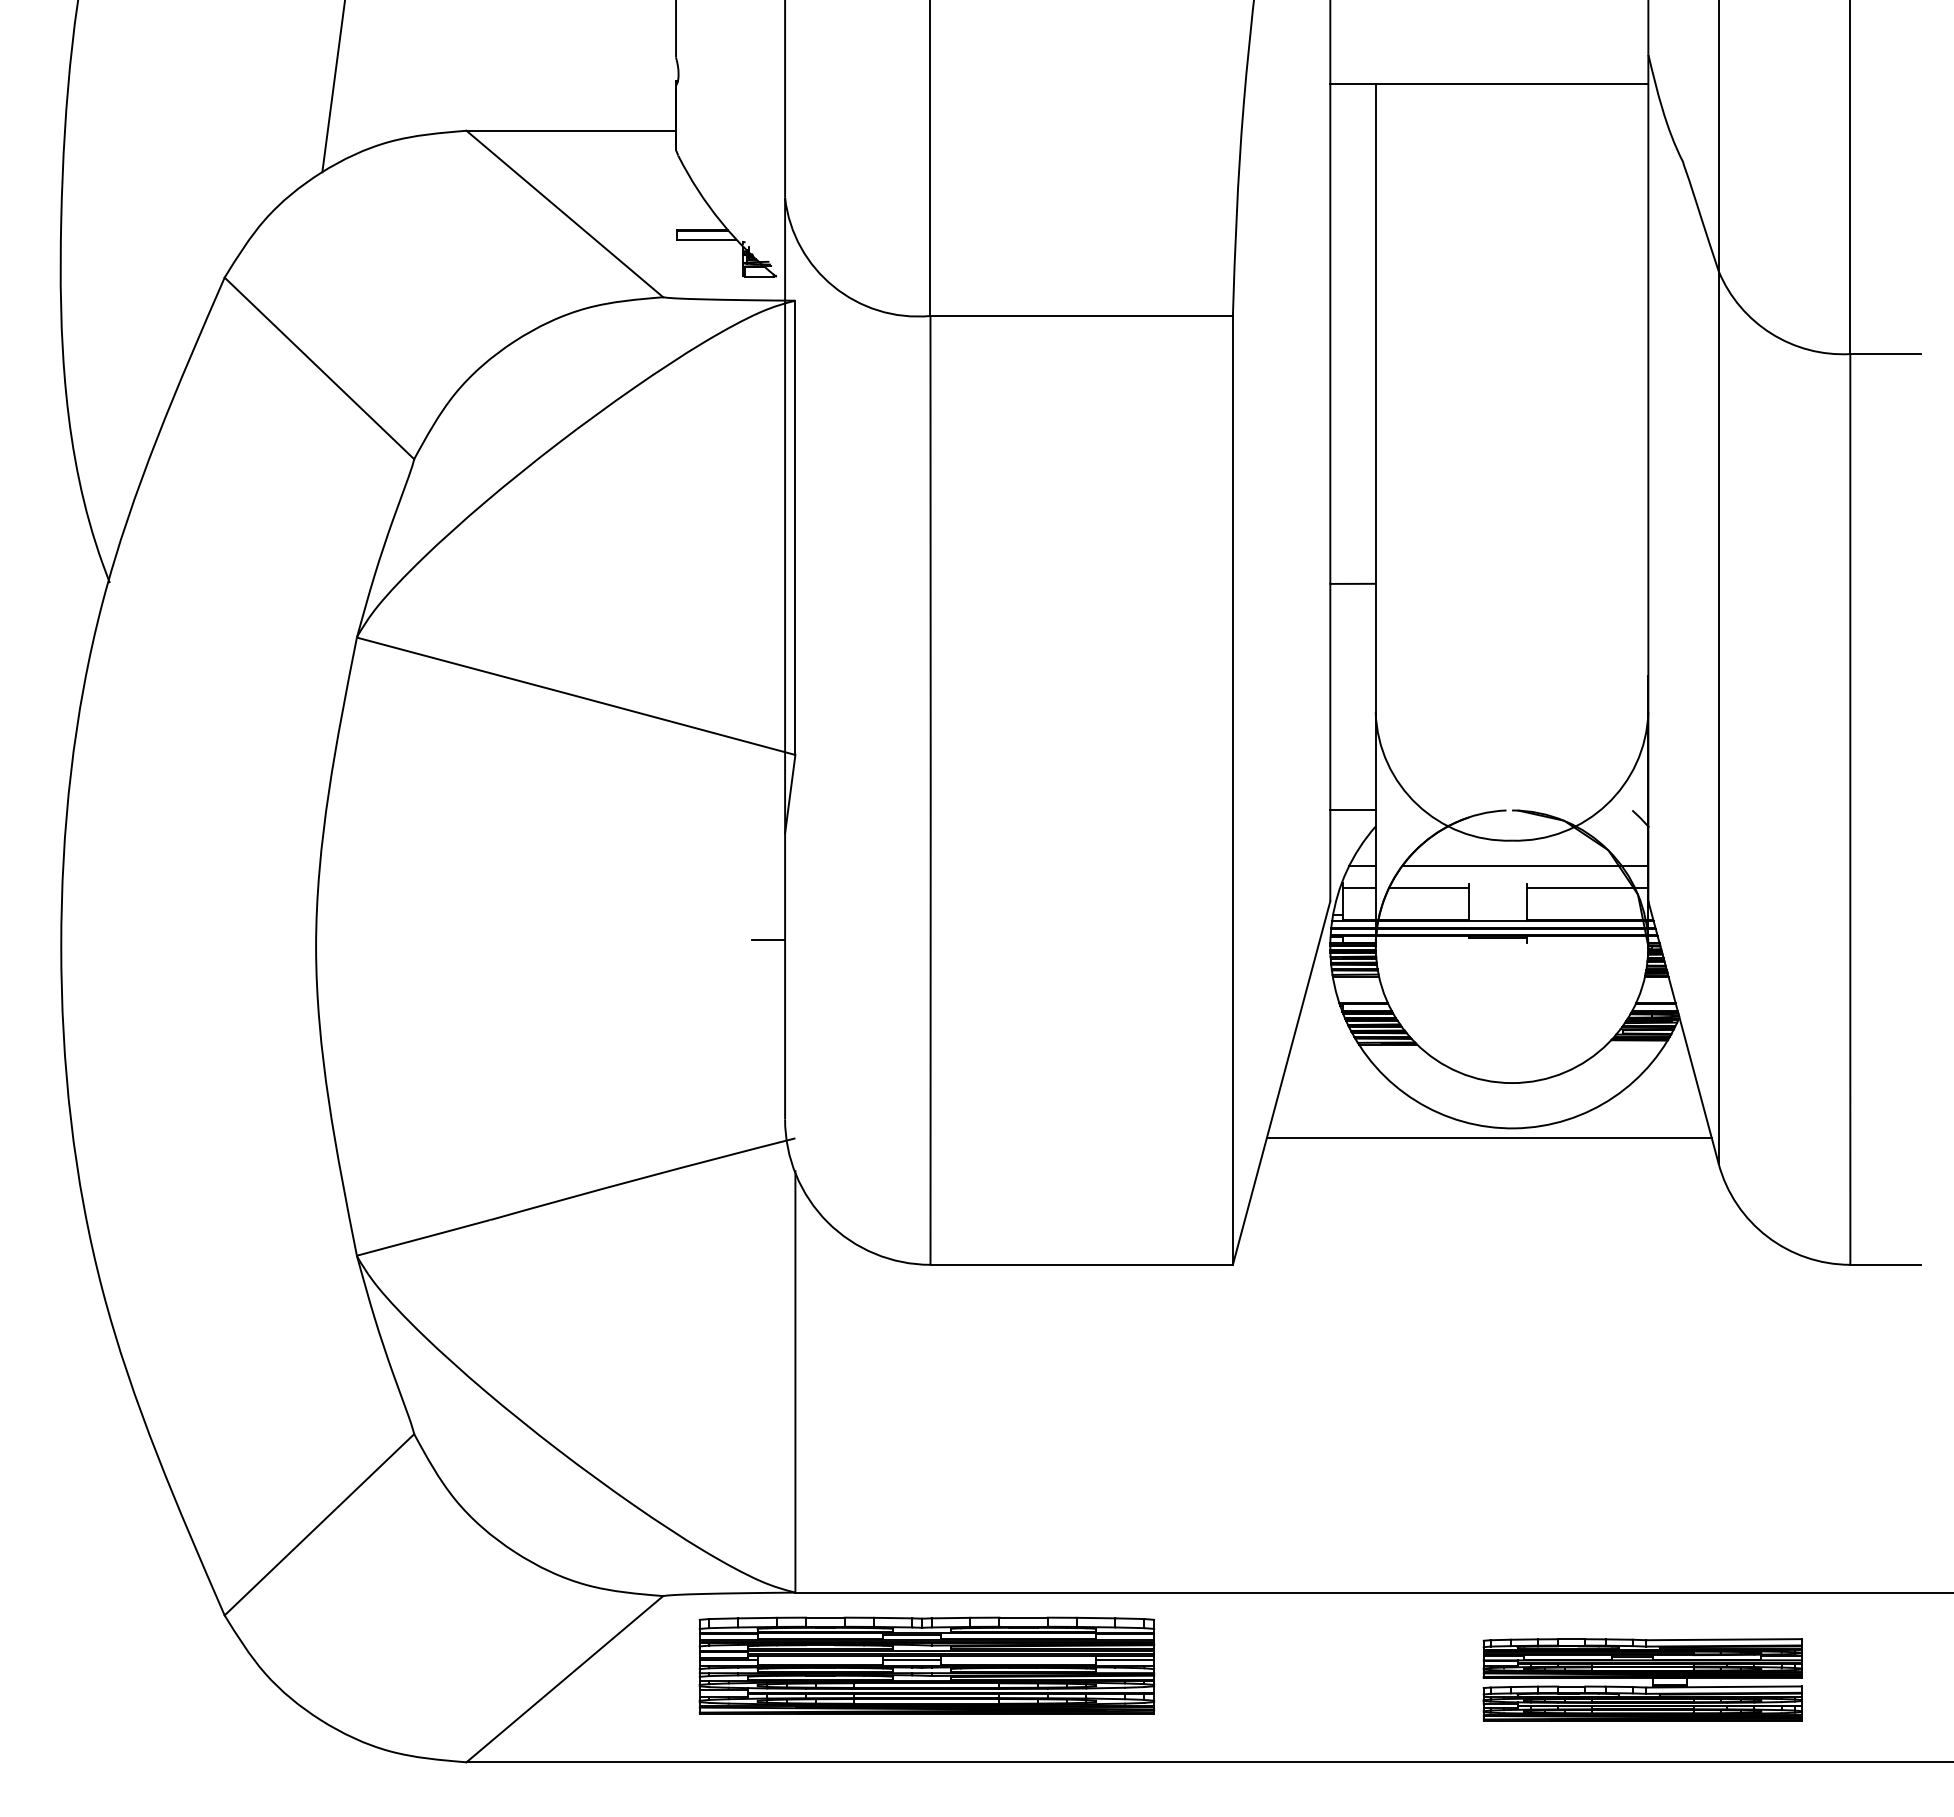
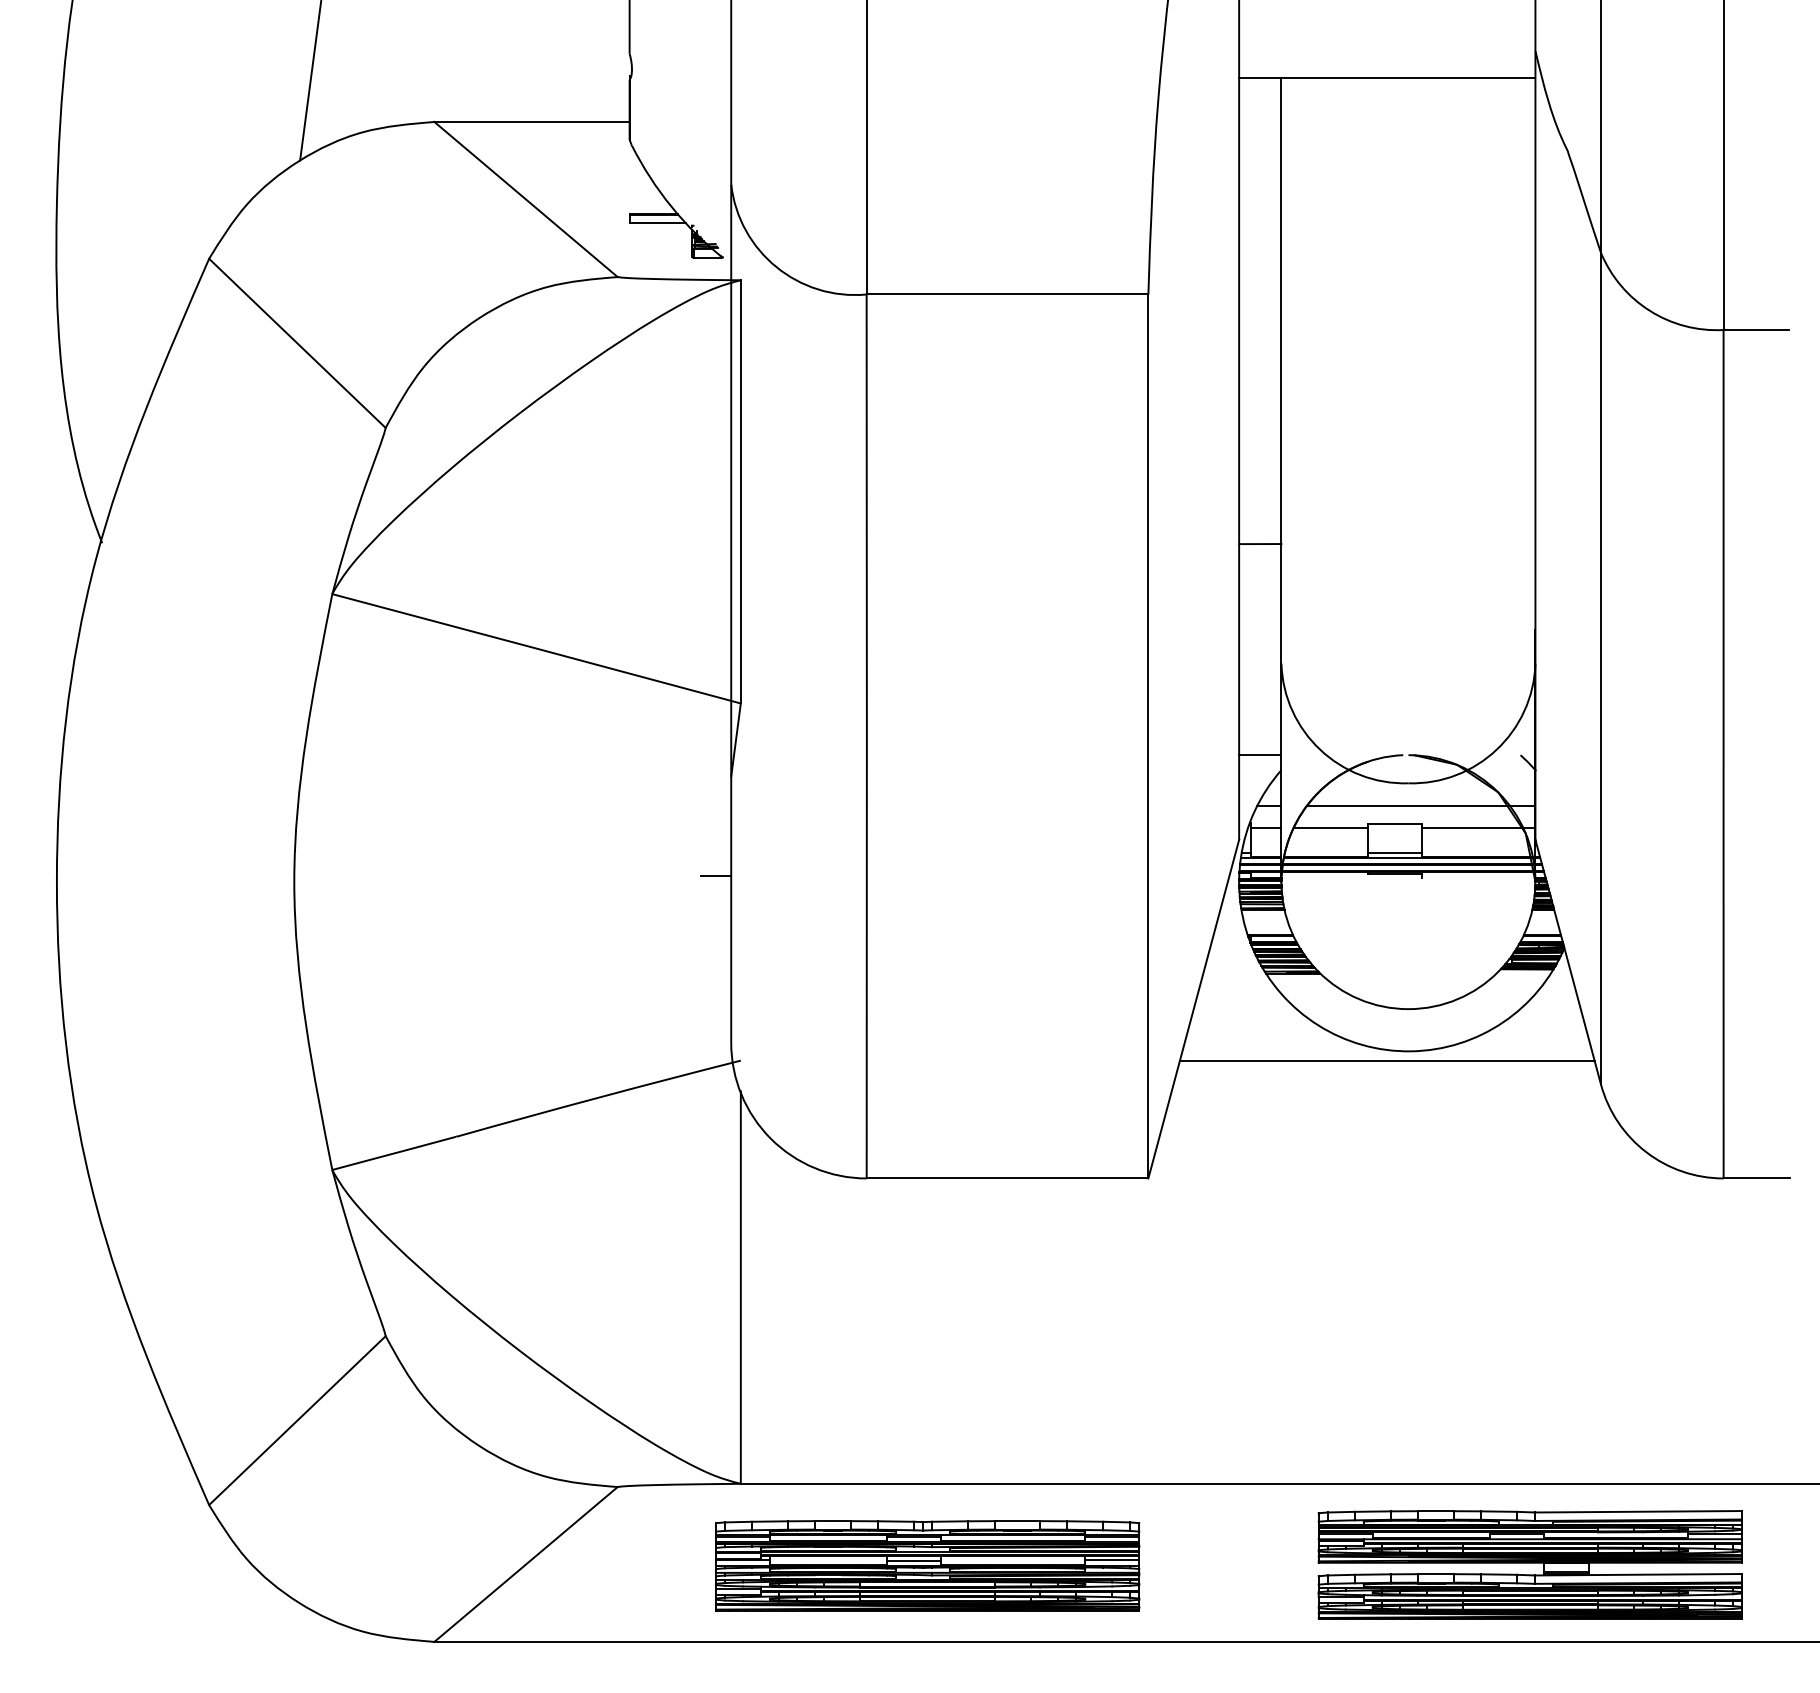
line: (1497, 883) -> (1394, 823), added
line: (1497, 915) -> (1394, 853), added
part: (926, 1665) -> (927, 1565), moved
part: (1642, 1679) -> (1529, 1564), size x1.43

